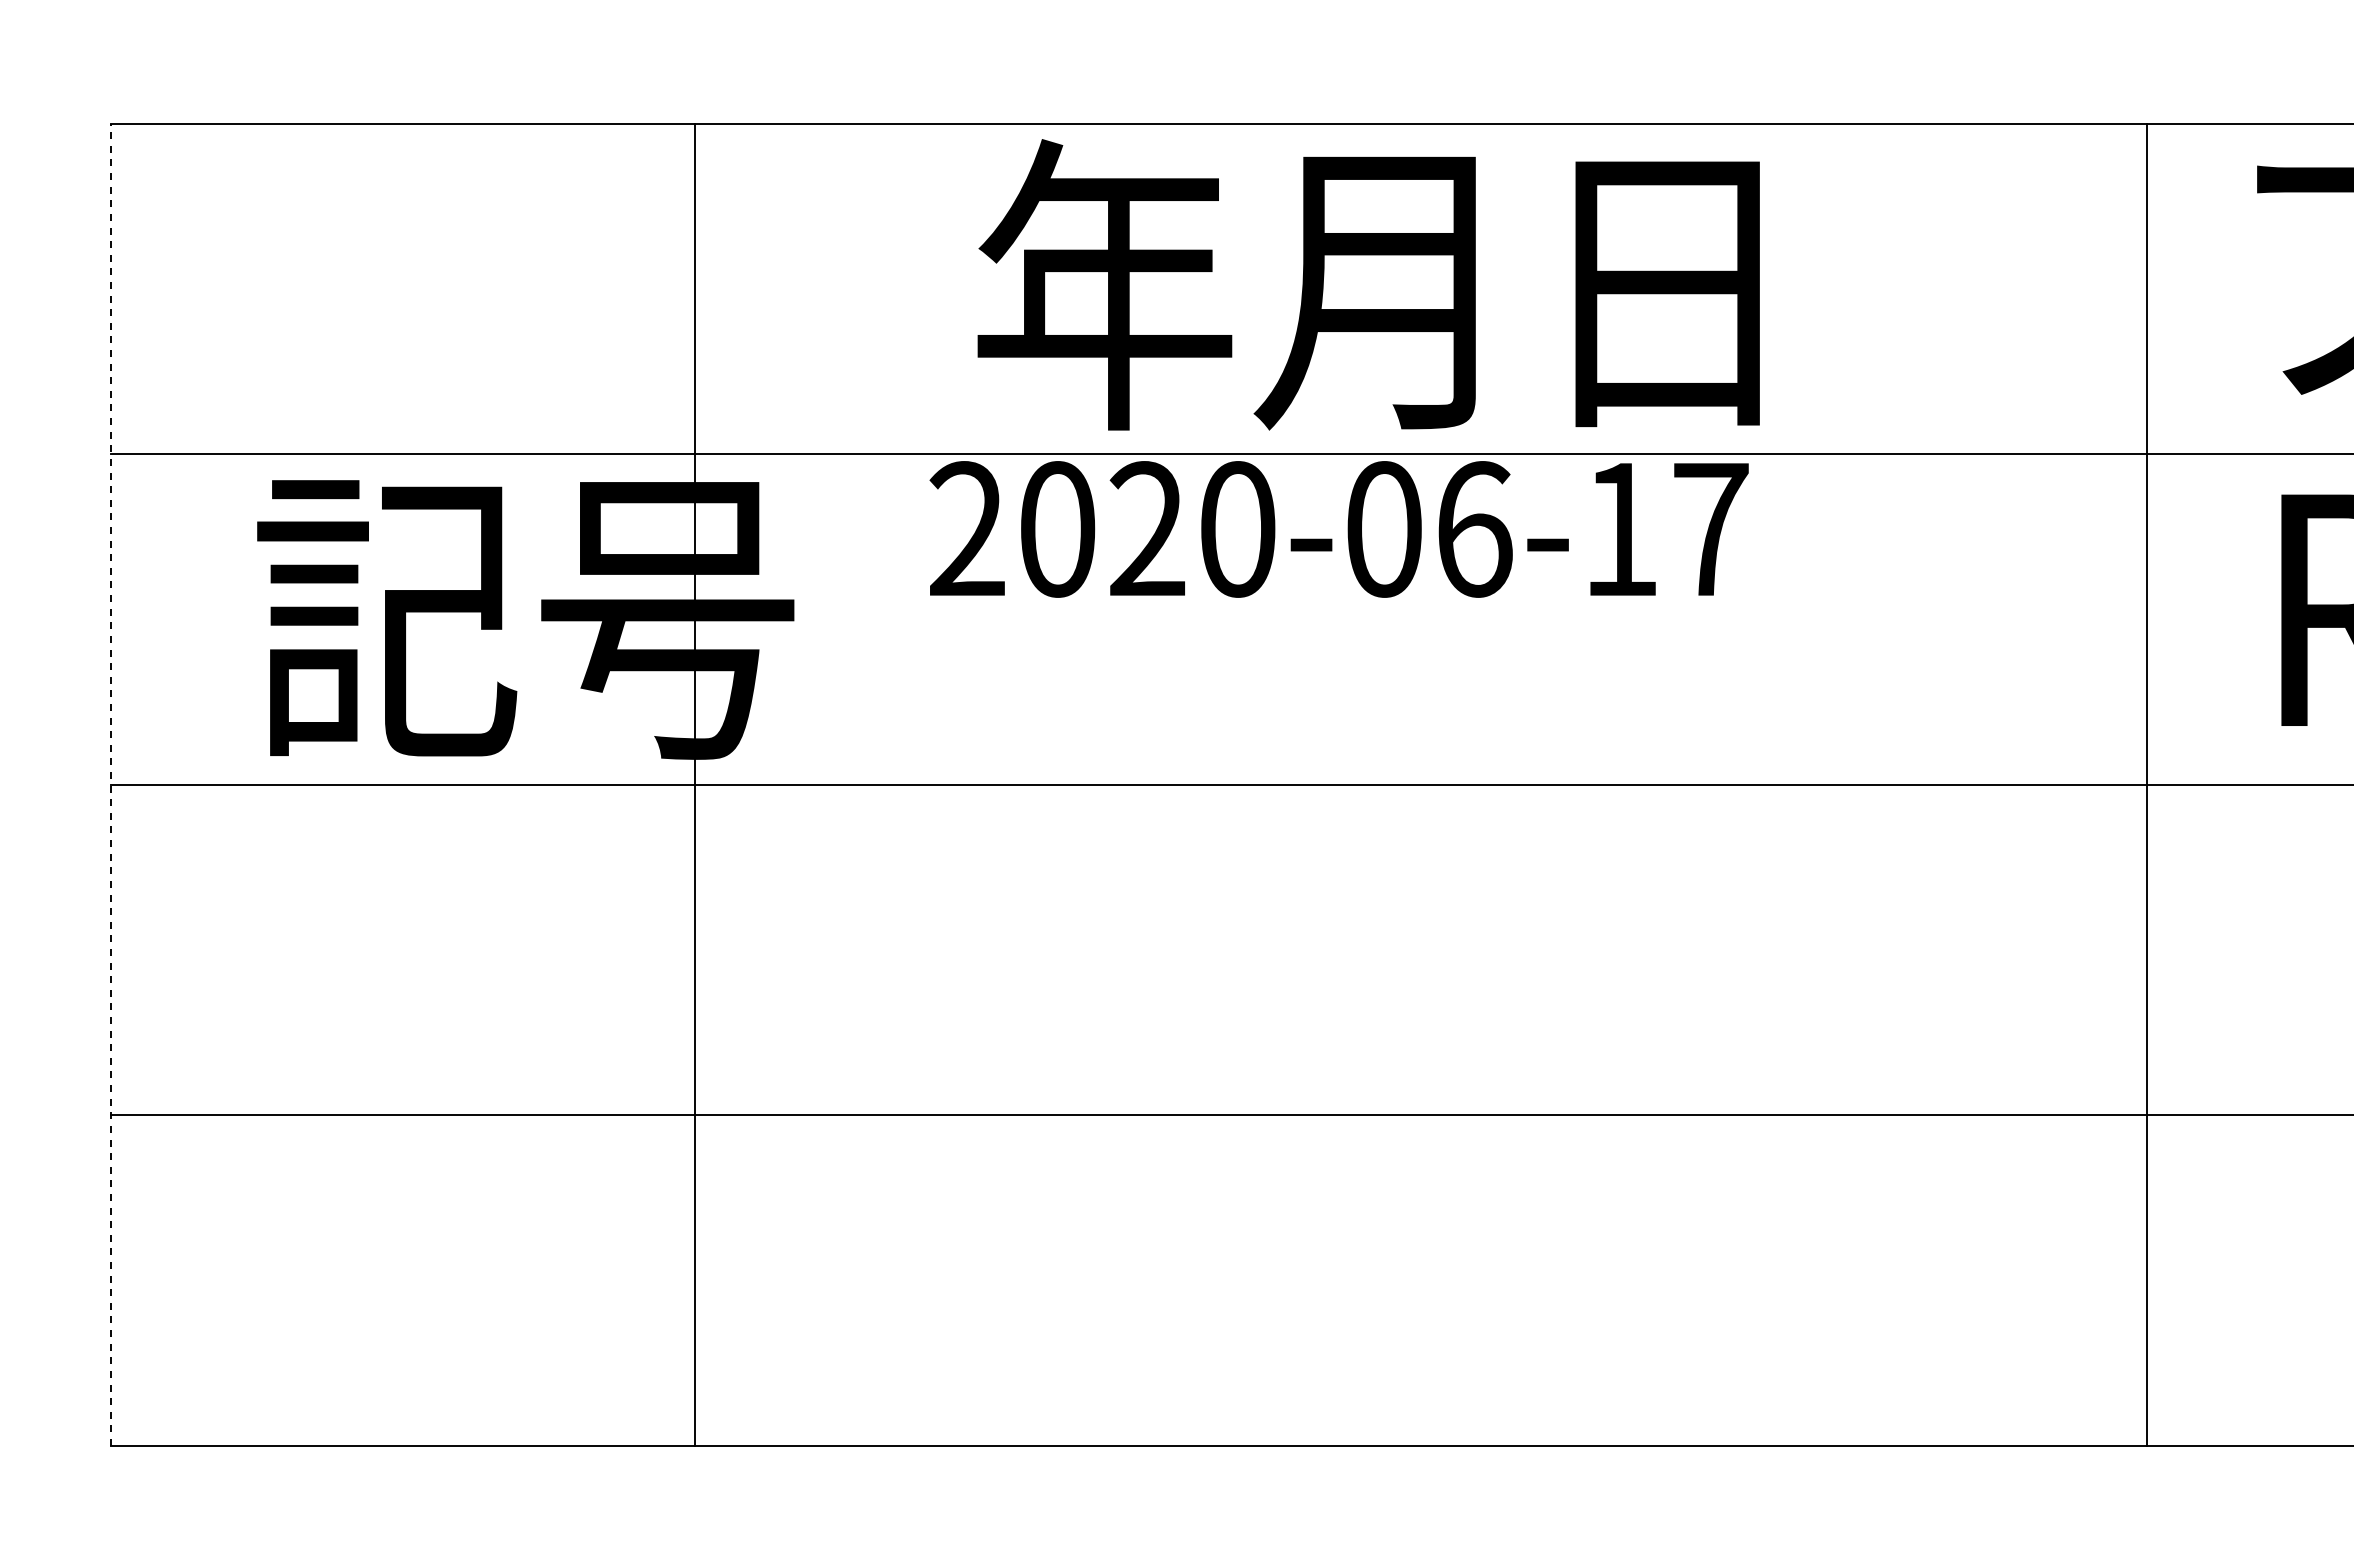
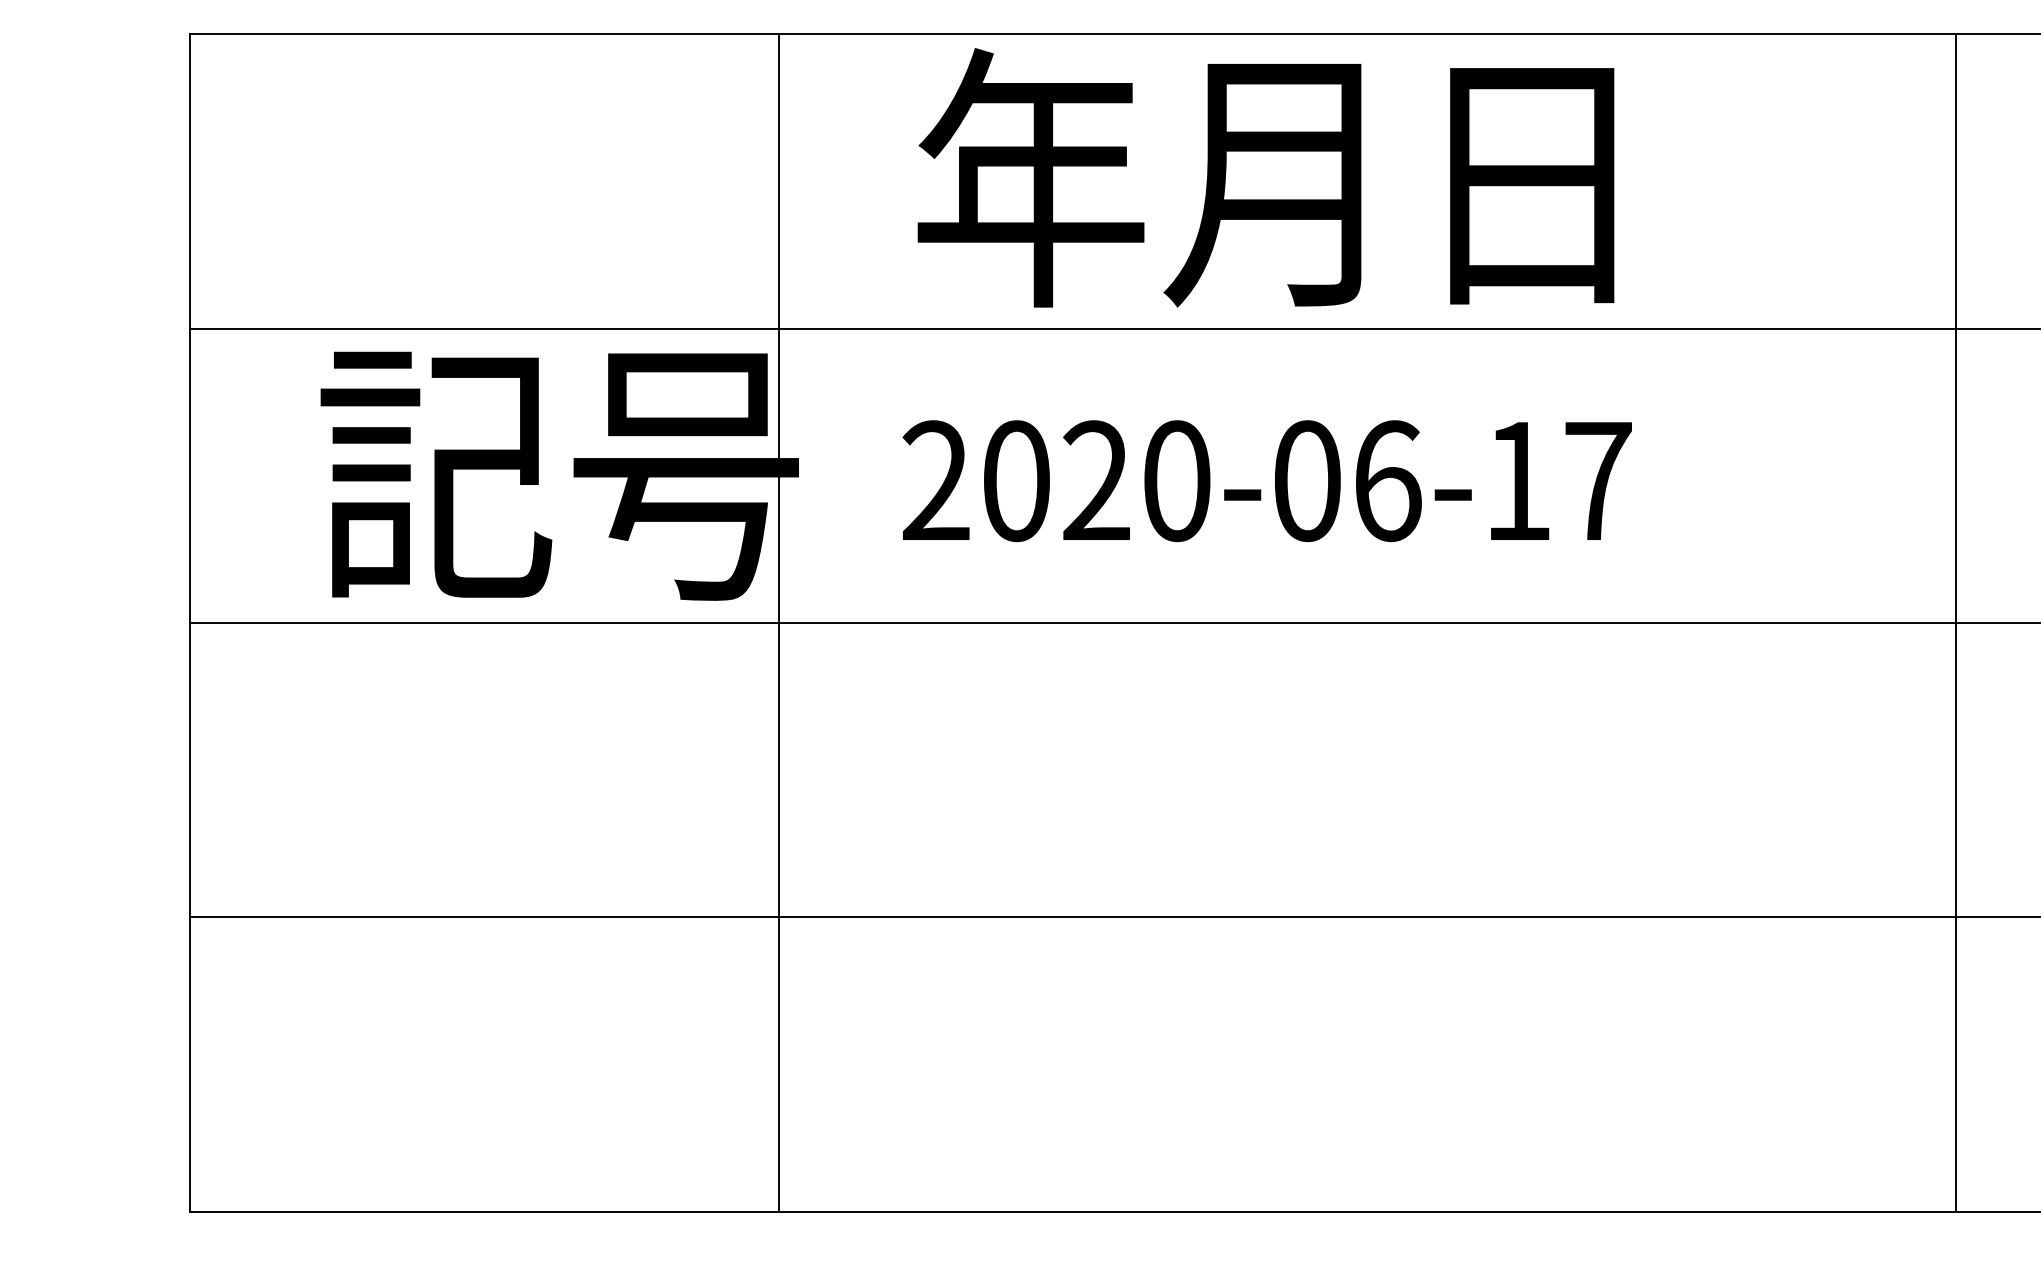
text: (1368, 284) -> (1265, 177), moved
text: (1338, 529) -> (1266, 481), moved
line: (110, 784) -> (190, 622), dashed -> solid
line: (694, 784) -> (778, 622), moved
line: (2146, 784) -> (1955, 622), moved

